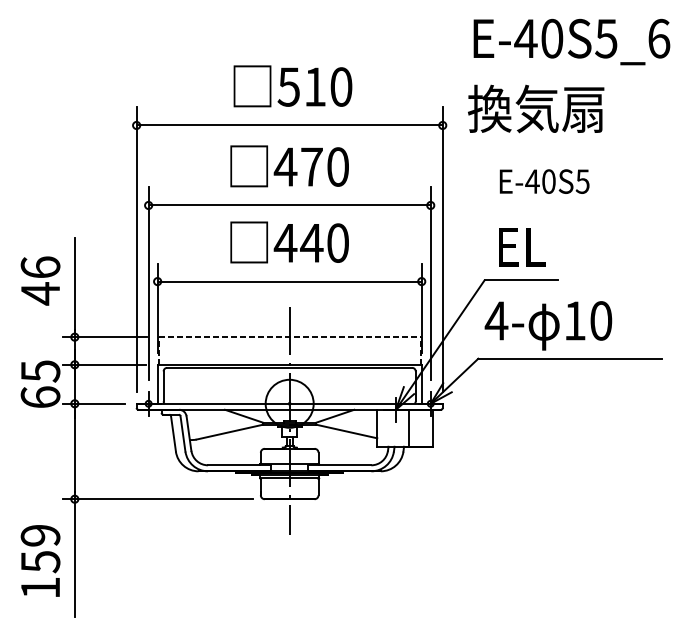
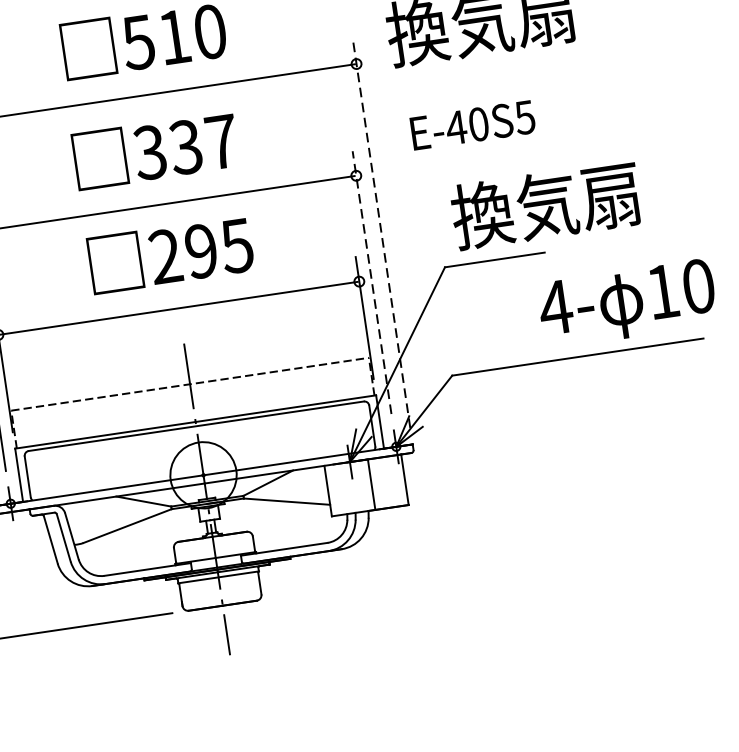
text: (311, 166) -> (185, 146), 470 -> 337
text: (544, 181) -> (472, 125), moved
text: (310, 242) -> (199, 250), 440 -> 295
text: (563, 246) -> (546, 205), EL -> 換気扇
line: (442, 249) -> (381, 233), solid -> dashed
line: (430, 283) -> (371, 282), solid -> dashed
text: (548, 325) -> (627, 303), moved

